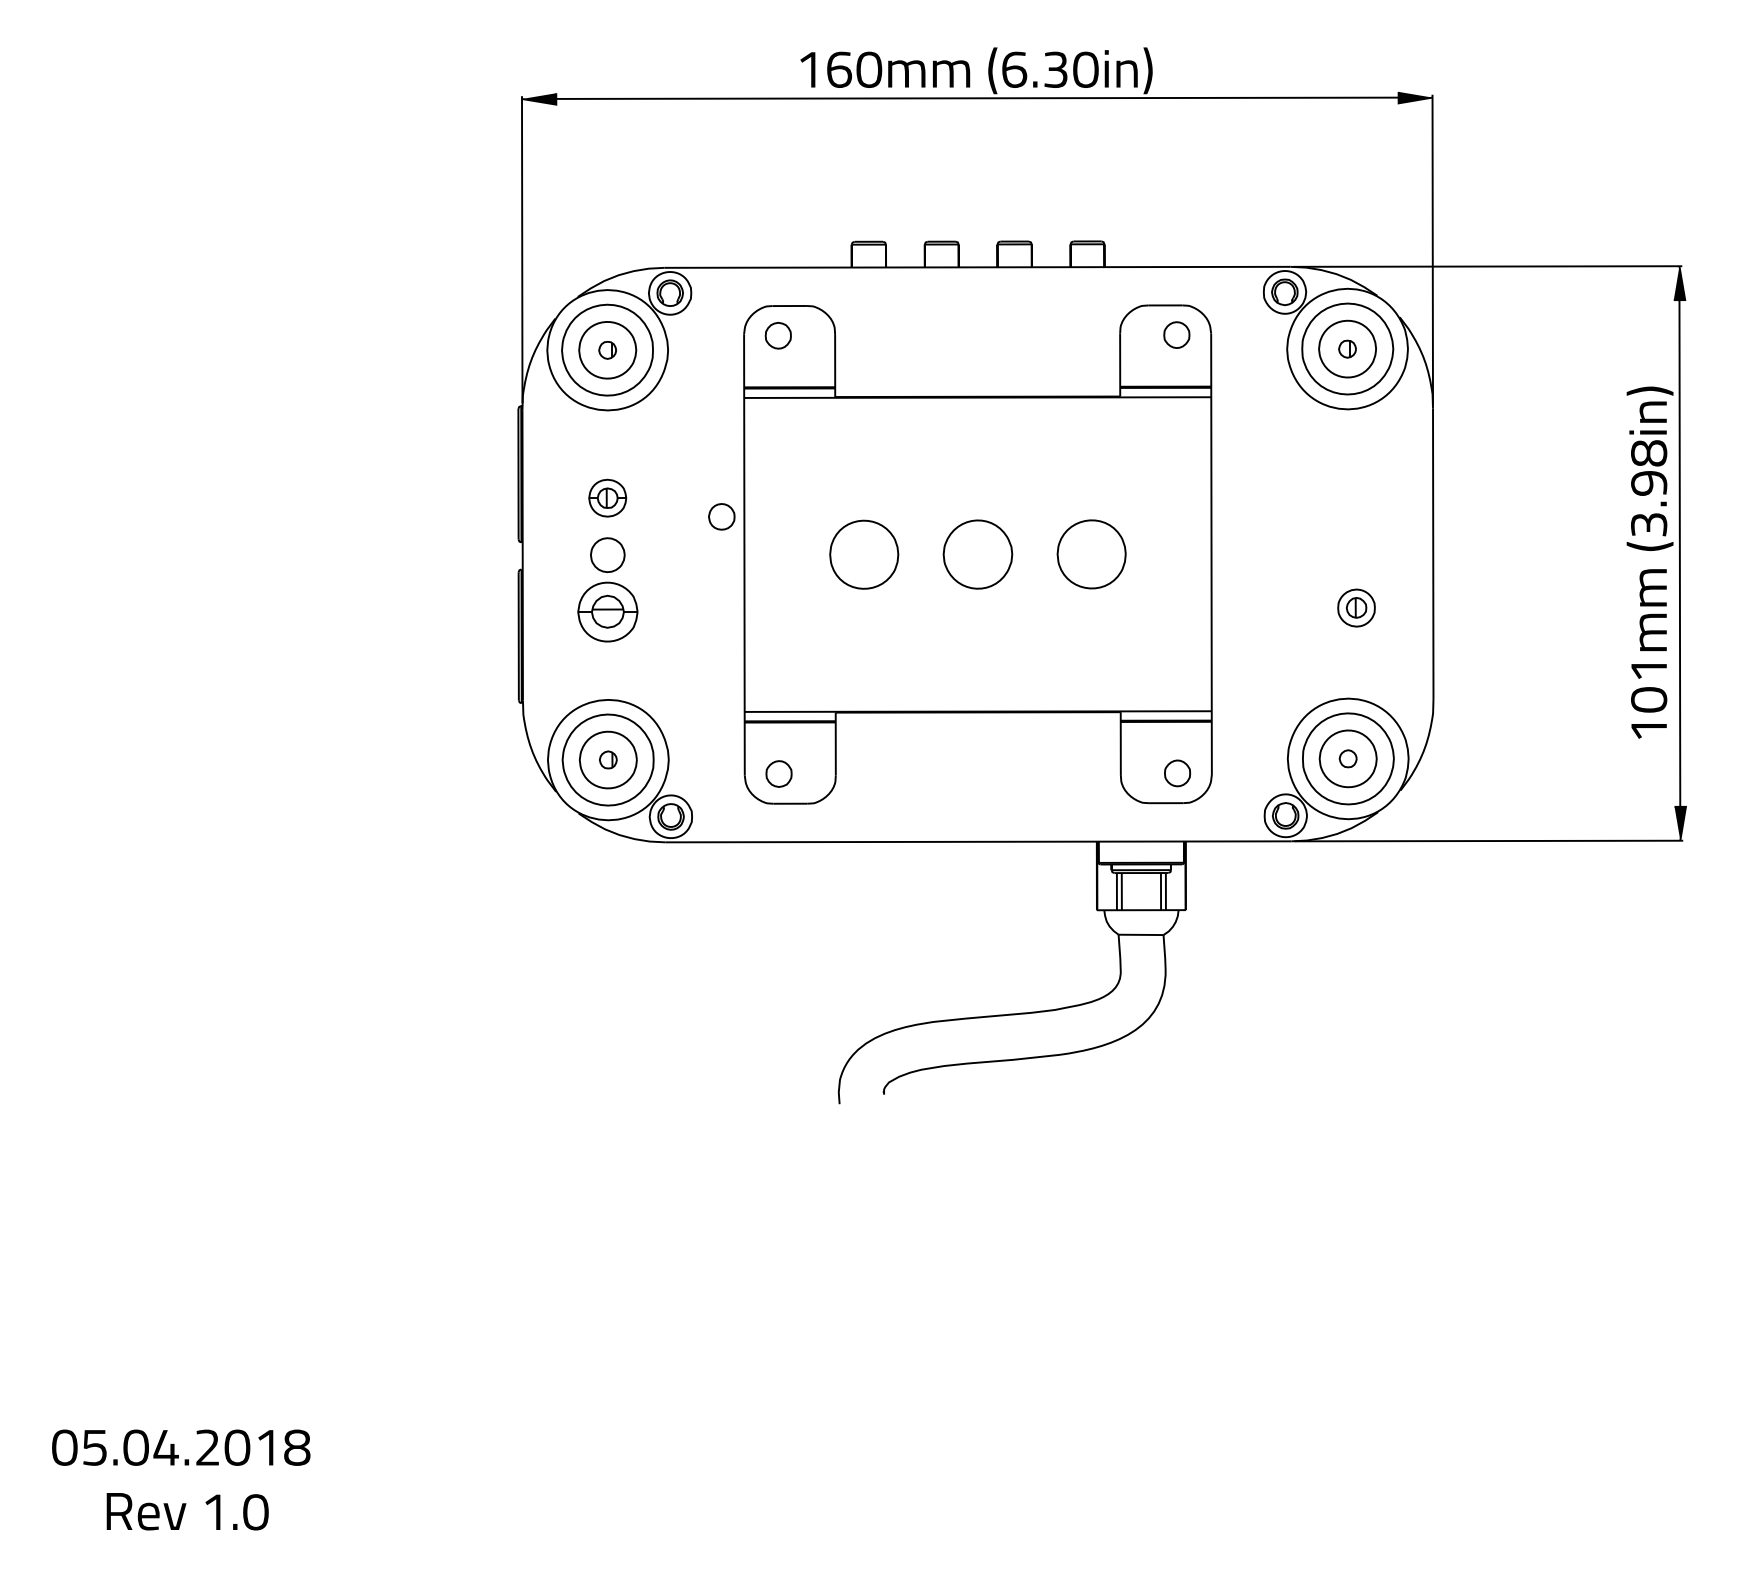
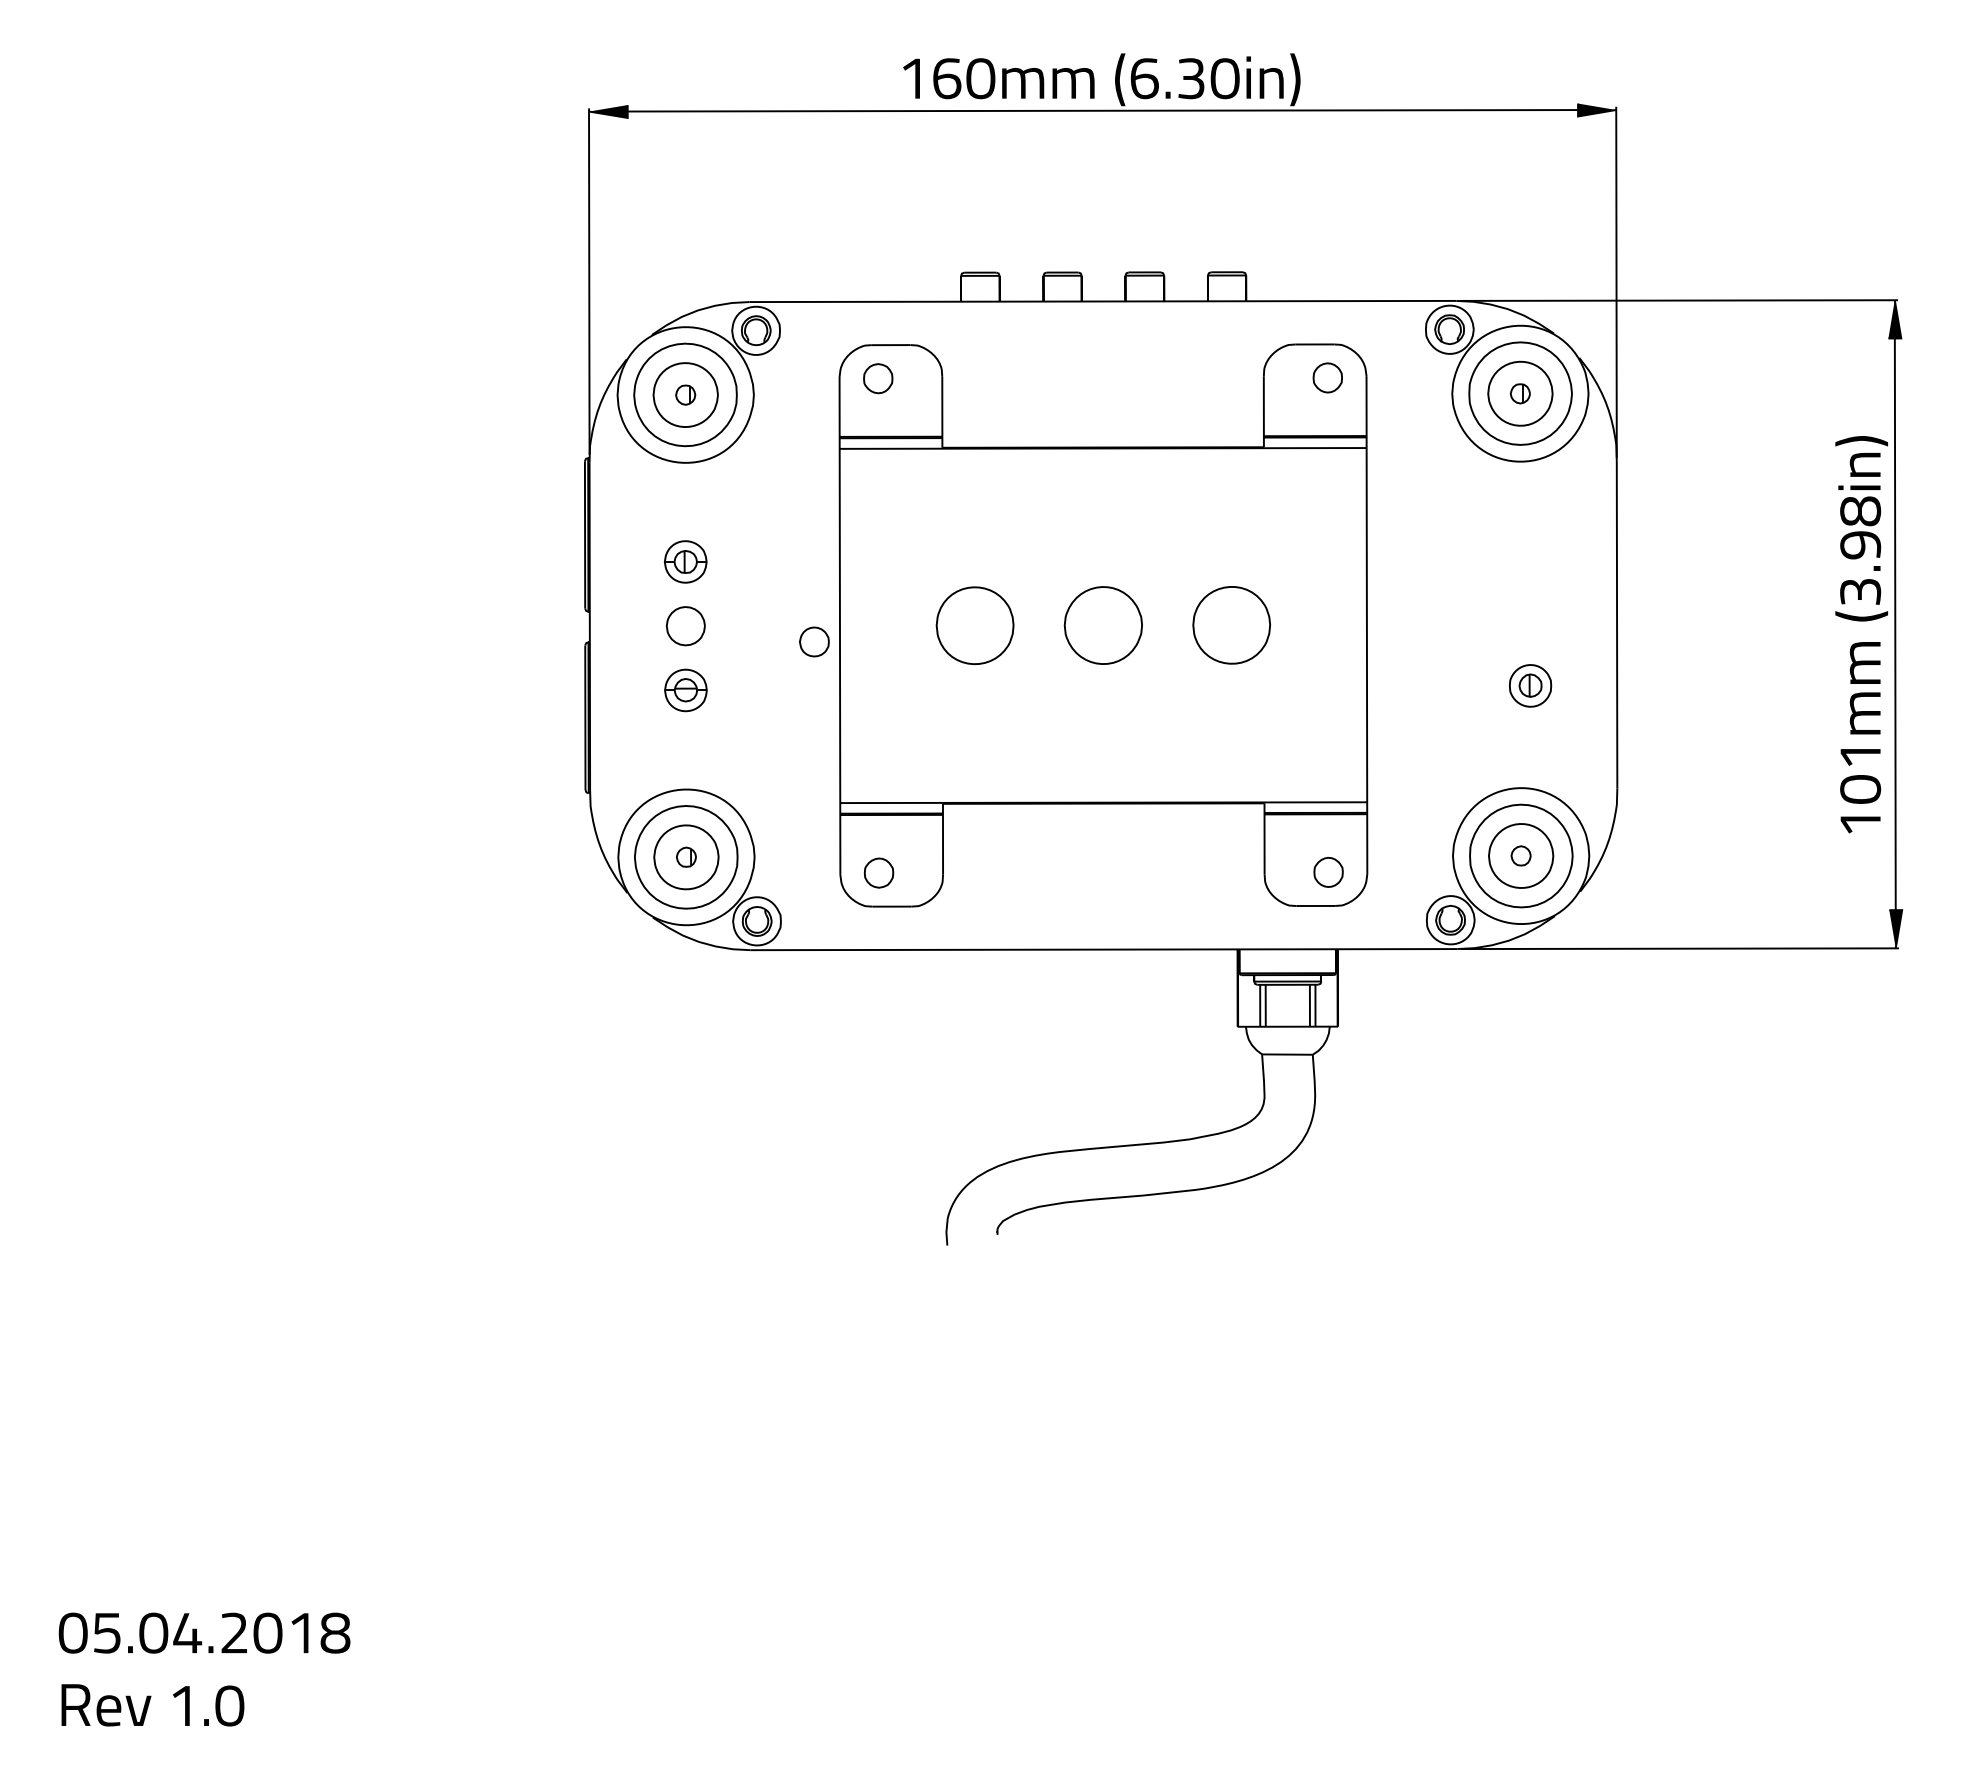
part: (721, 516) -> (814, 641), moved
part: (607, 612) -> (685, 690), size x0.62
text: (187, 1511) -> (152, 1705), moved

